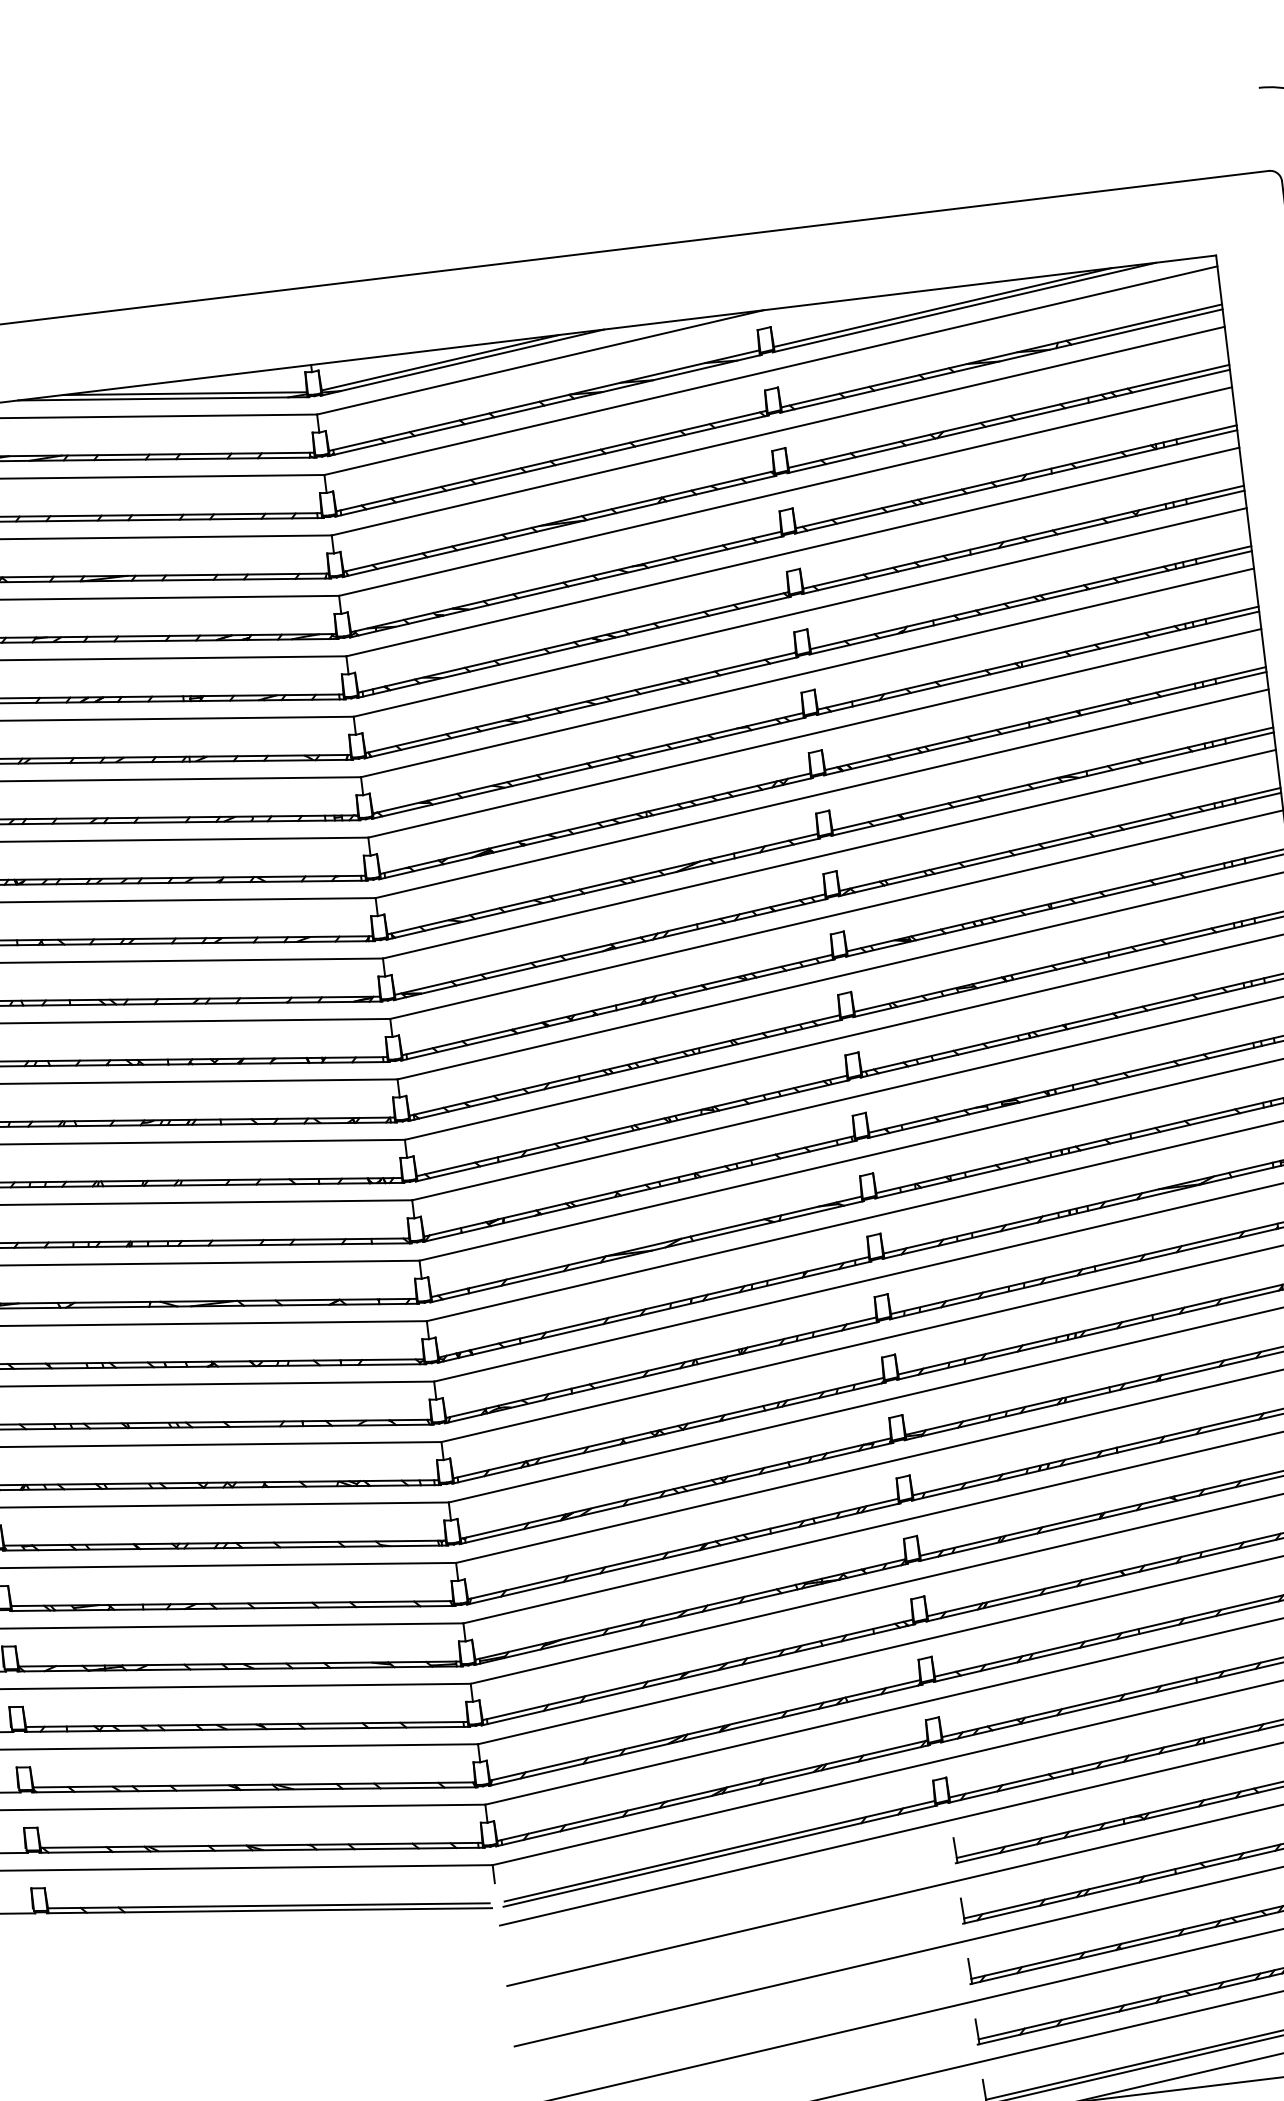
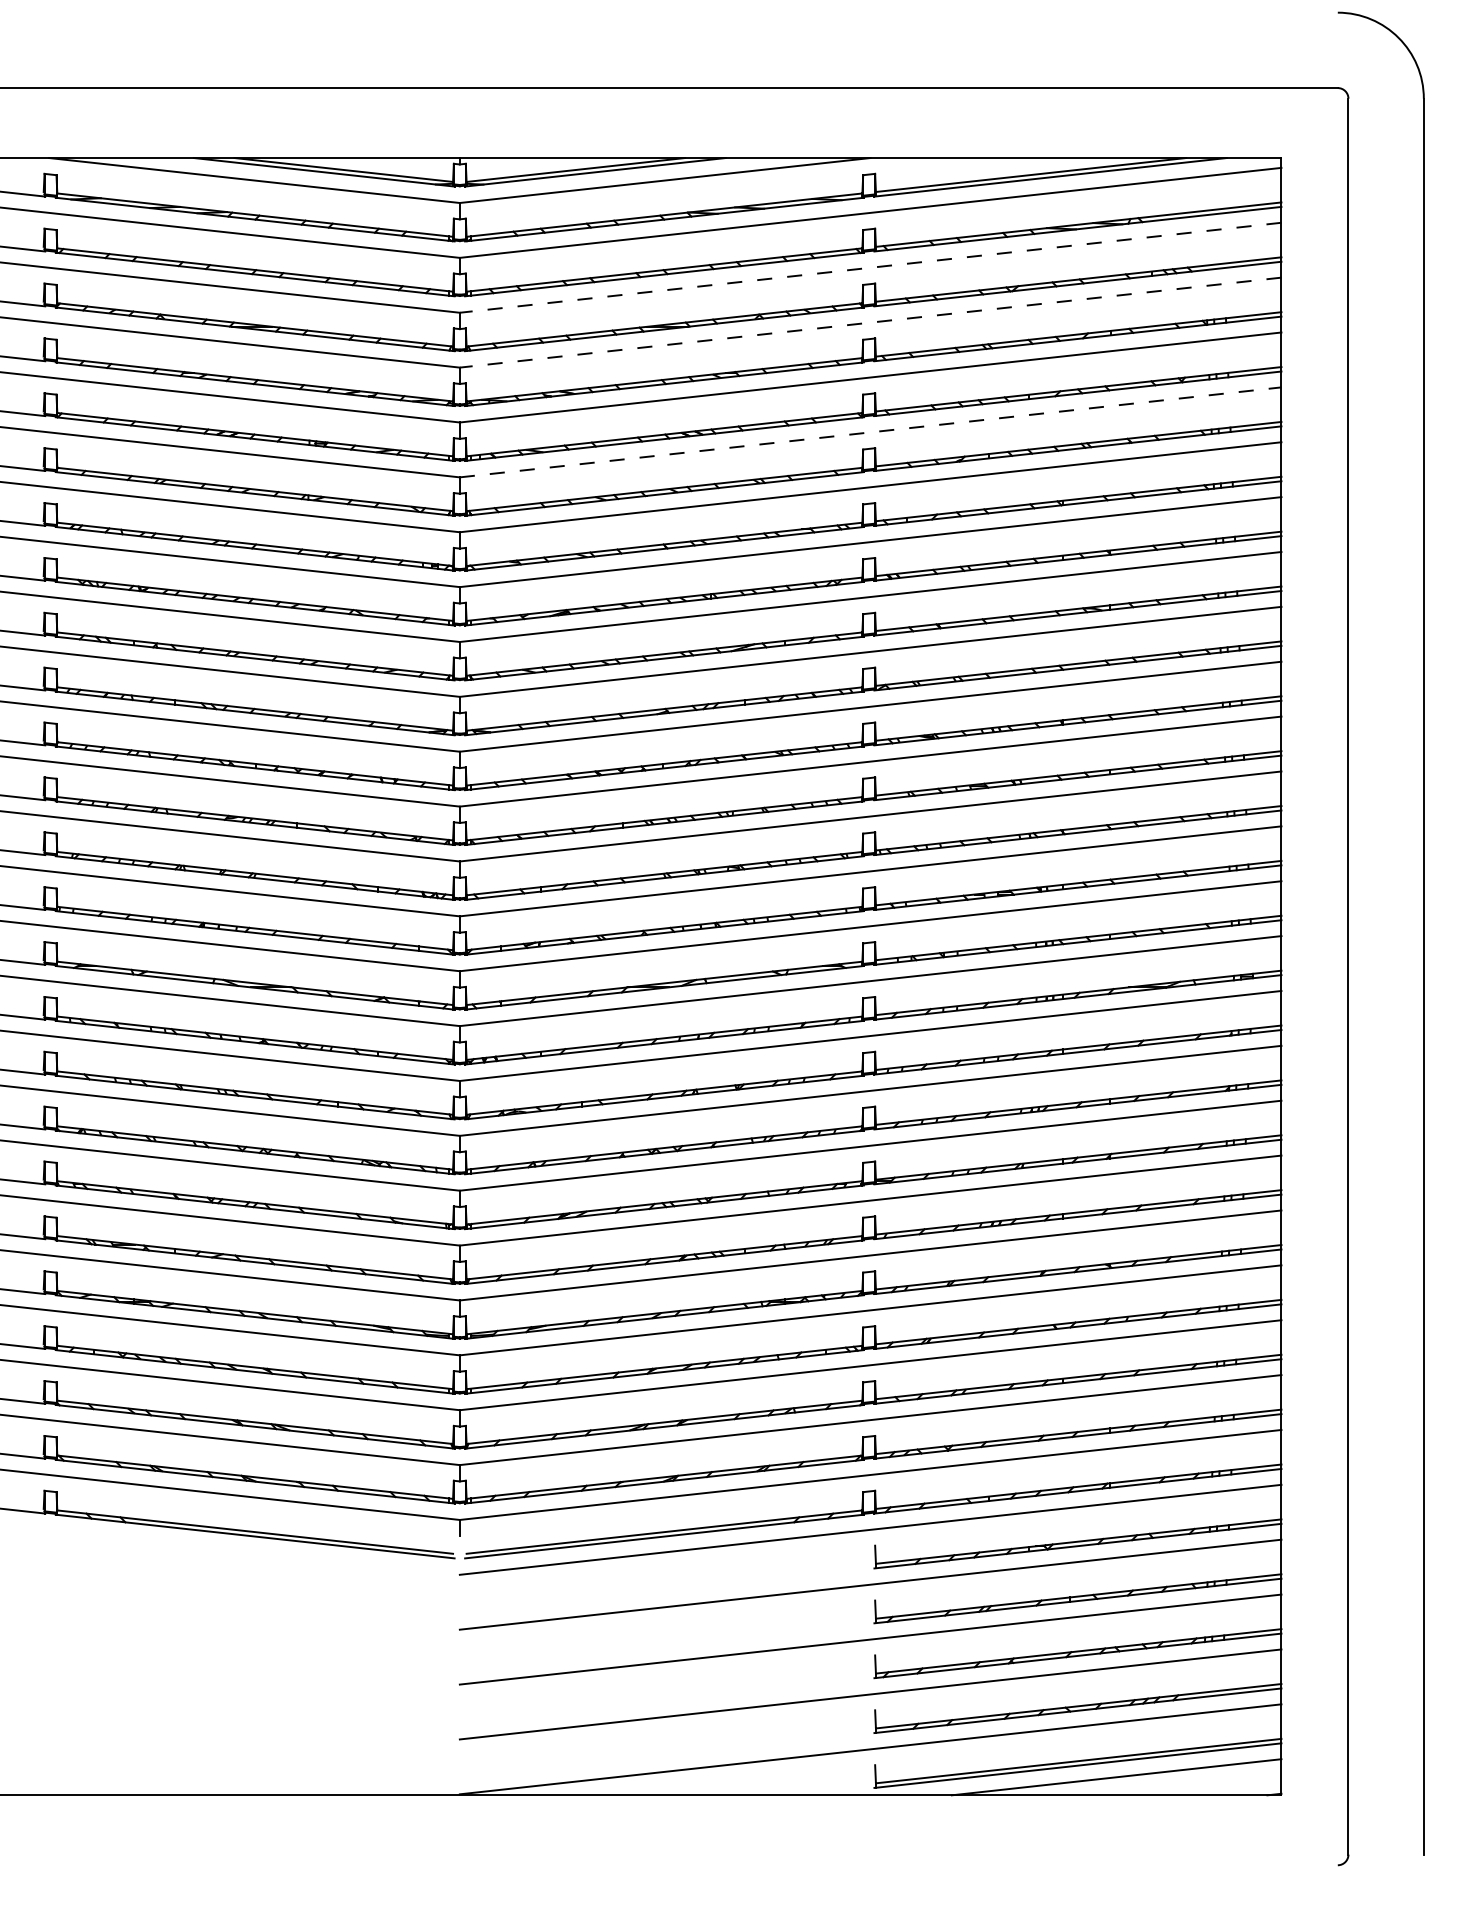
line: (778, 430) -> (870, 267), solid -> dashed
line: (785, 491) -> (870, 322), solid -> dashed
line: (801, 612) -> (871, 432), solid -> dashed

